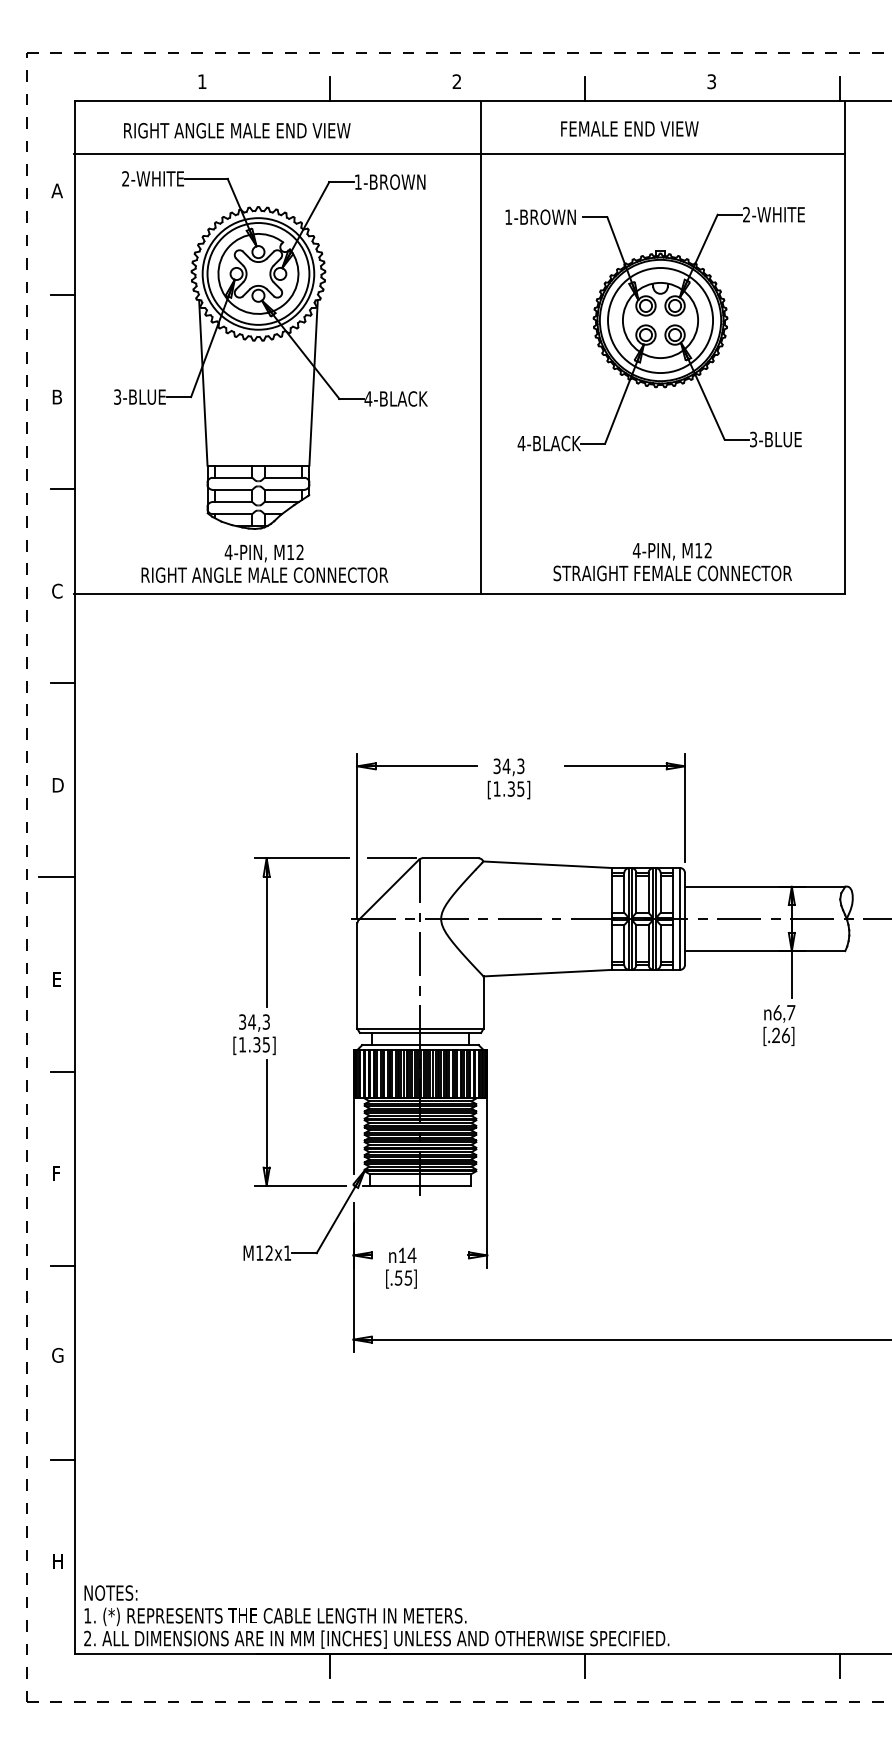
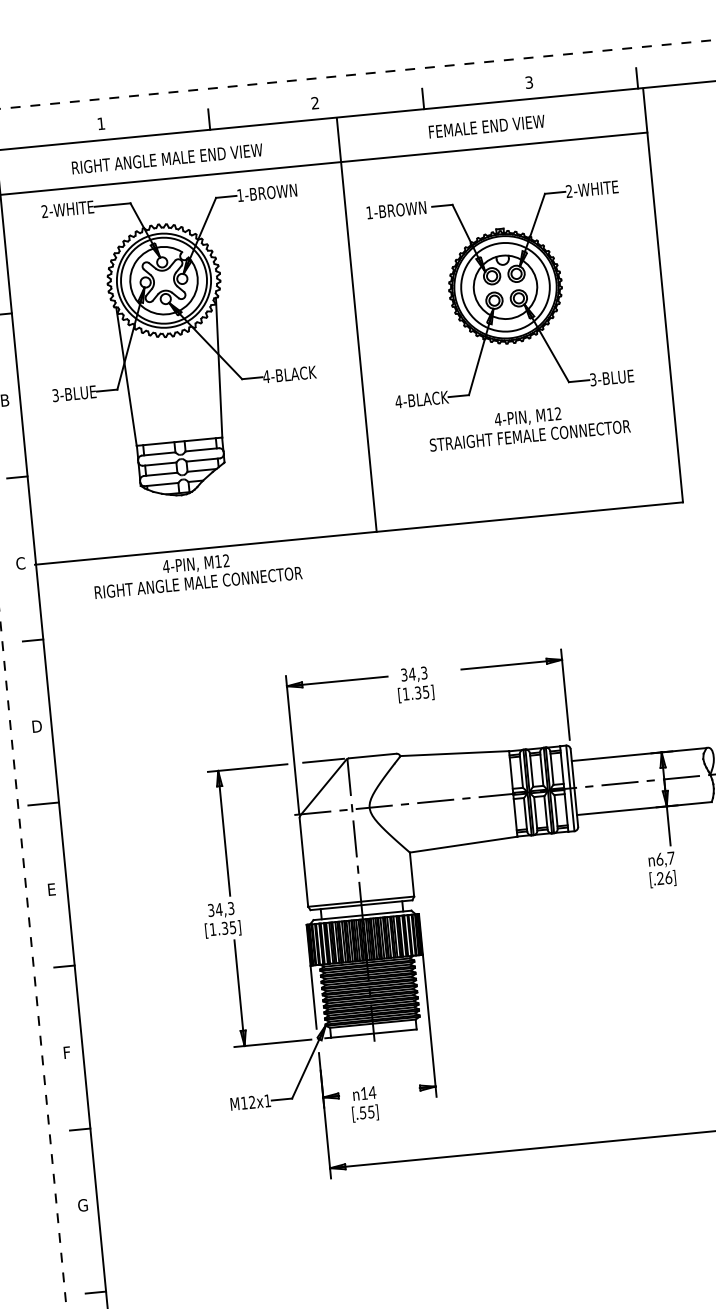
text: (629, 128) -> (486, 126), moved
text: (237, 130) -> (167, 158), moved
text: (672, 562) -> (529, 426), moved
text: (264, 563) -> (197, 573), moved

